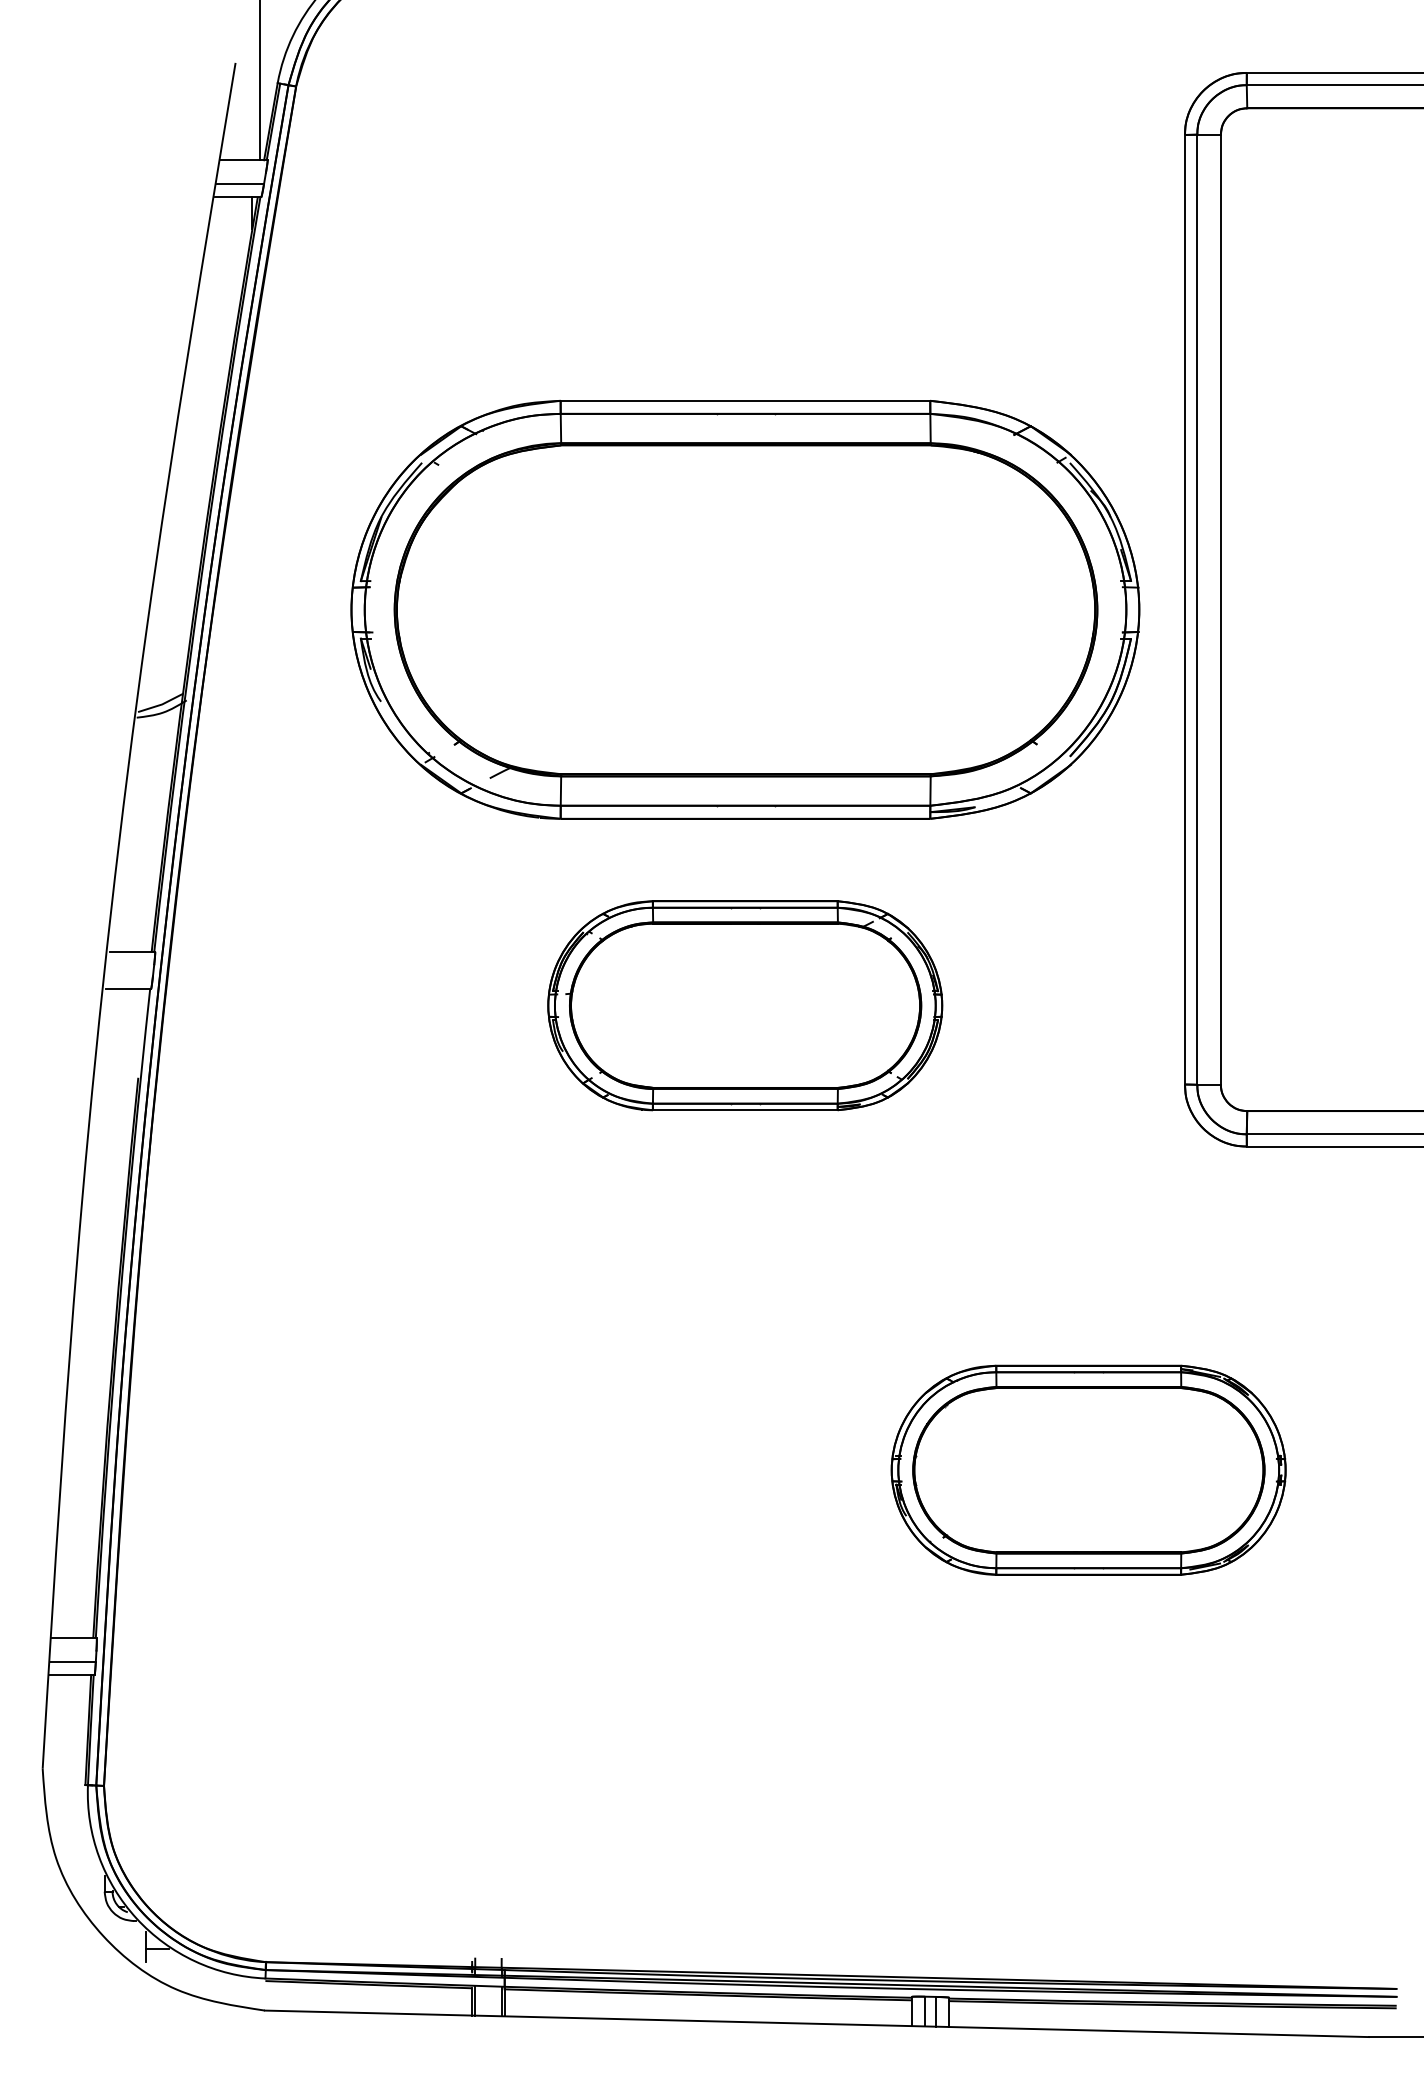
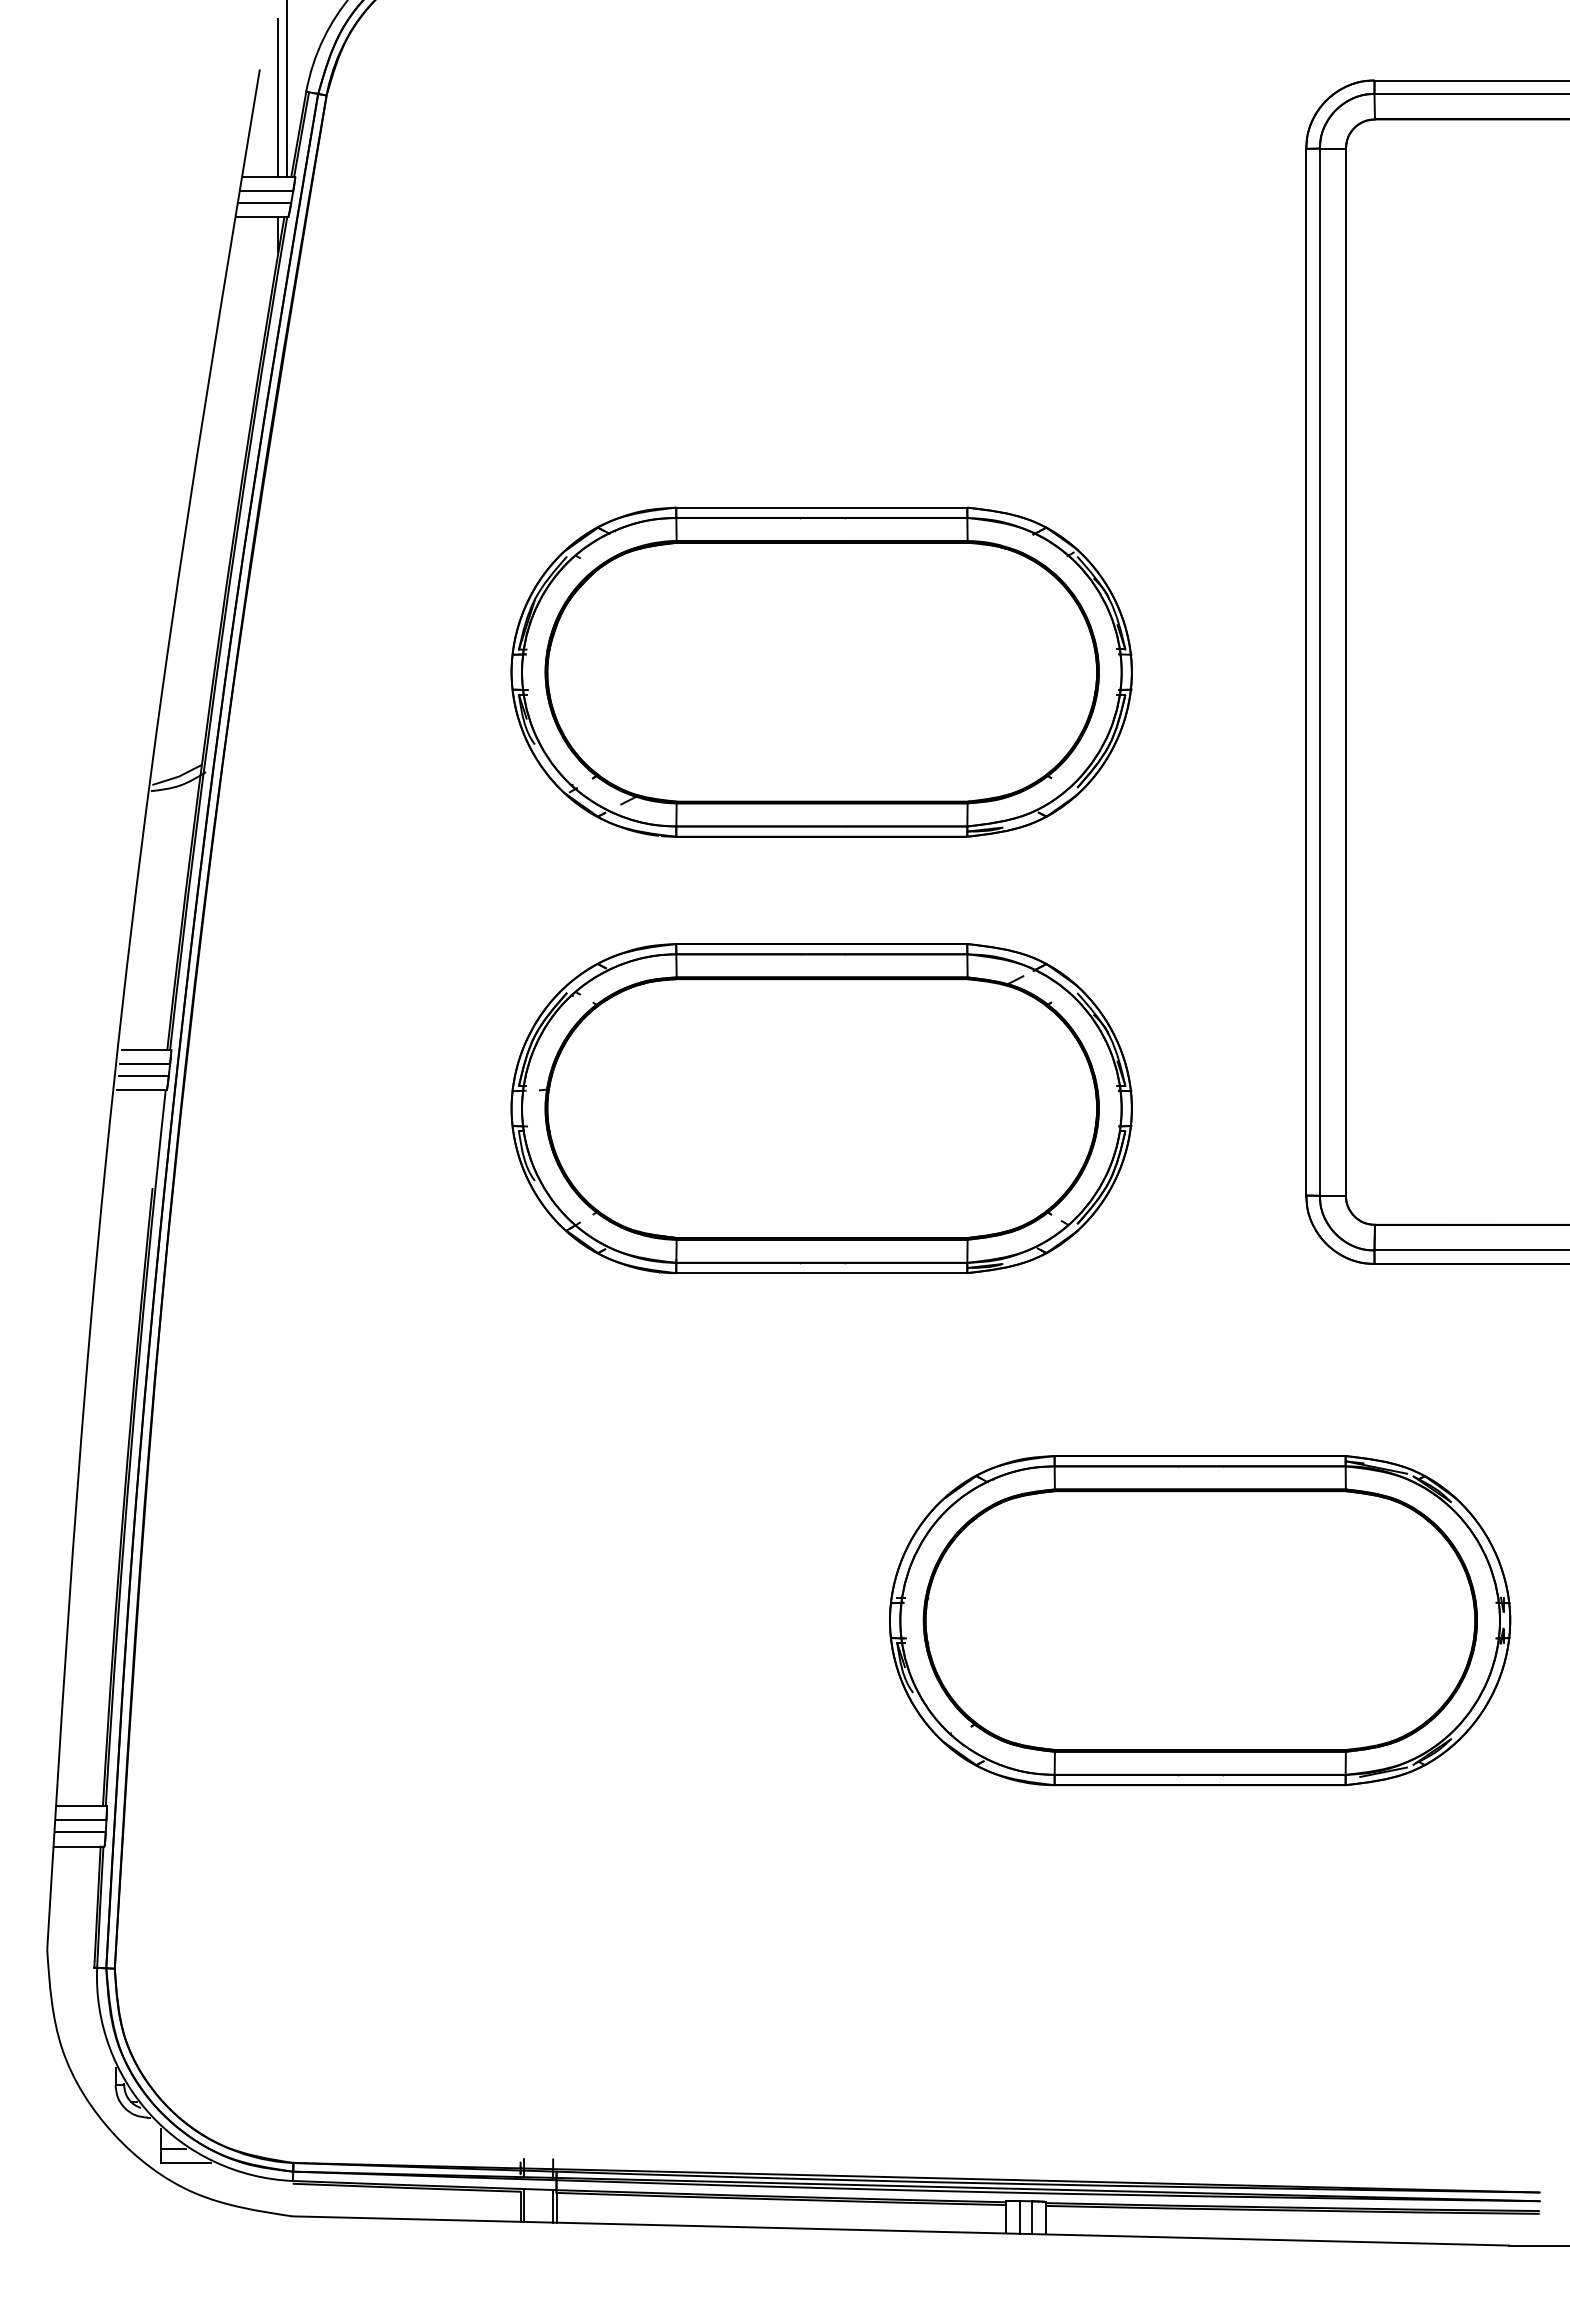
line: (252, 88) -> (278, 97), added
line: (241, 173) -> (266, 191), added
part: (745, 609) -> (821, 671), size x0.71
line: (131, 965) -> (145, 1064), added
line: (130, 975) -> (143, 1075), added
part: (745, 1005) -> (821, 1108), size x1.43
part: (1088, 1470) -> (1200, 1620), size x1.43
line: (73, 1651) -> (81, 1820), added
line: (169, 1962) -> (186, 2163), added

